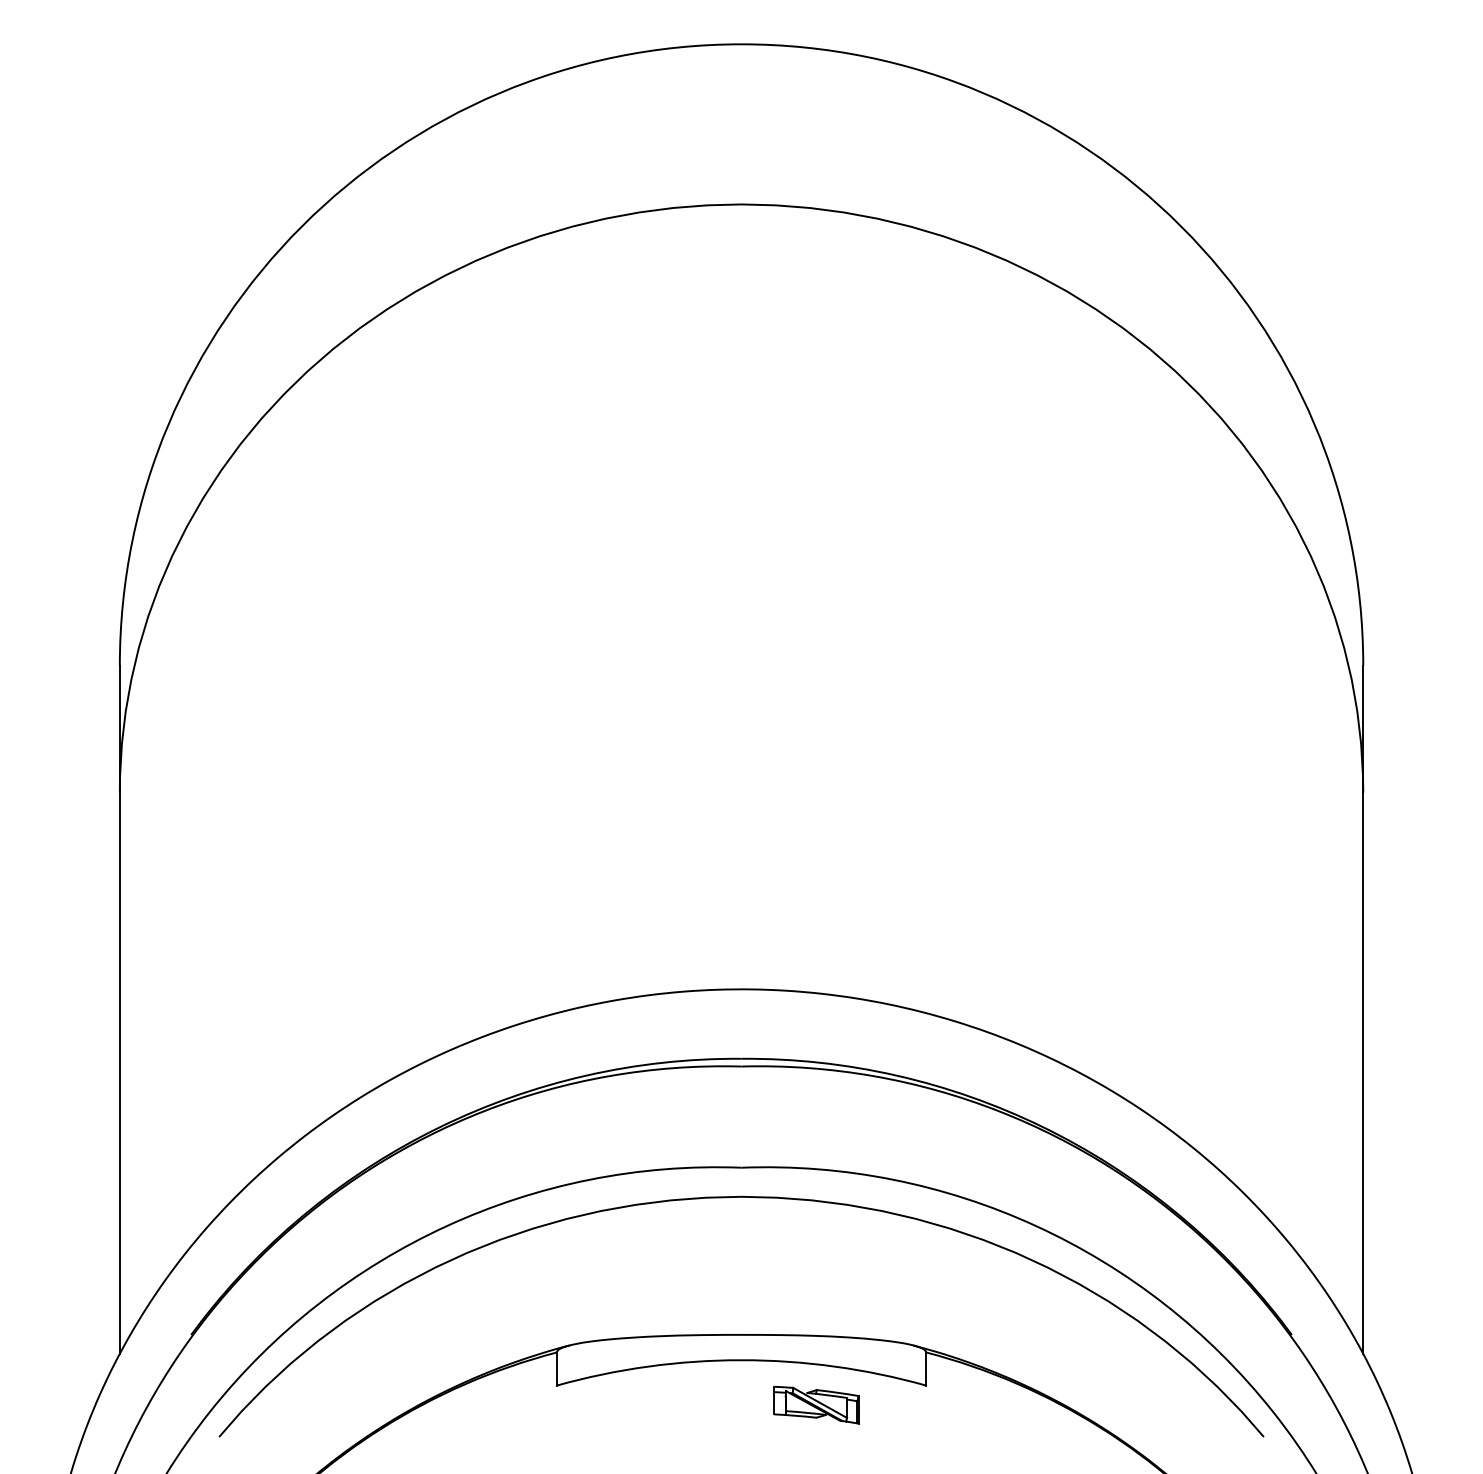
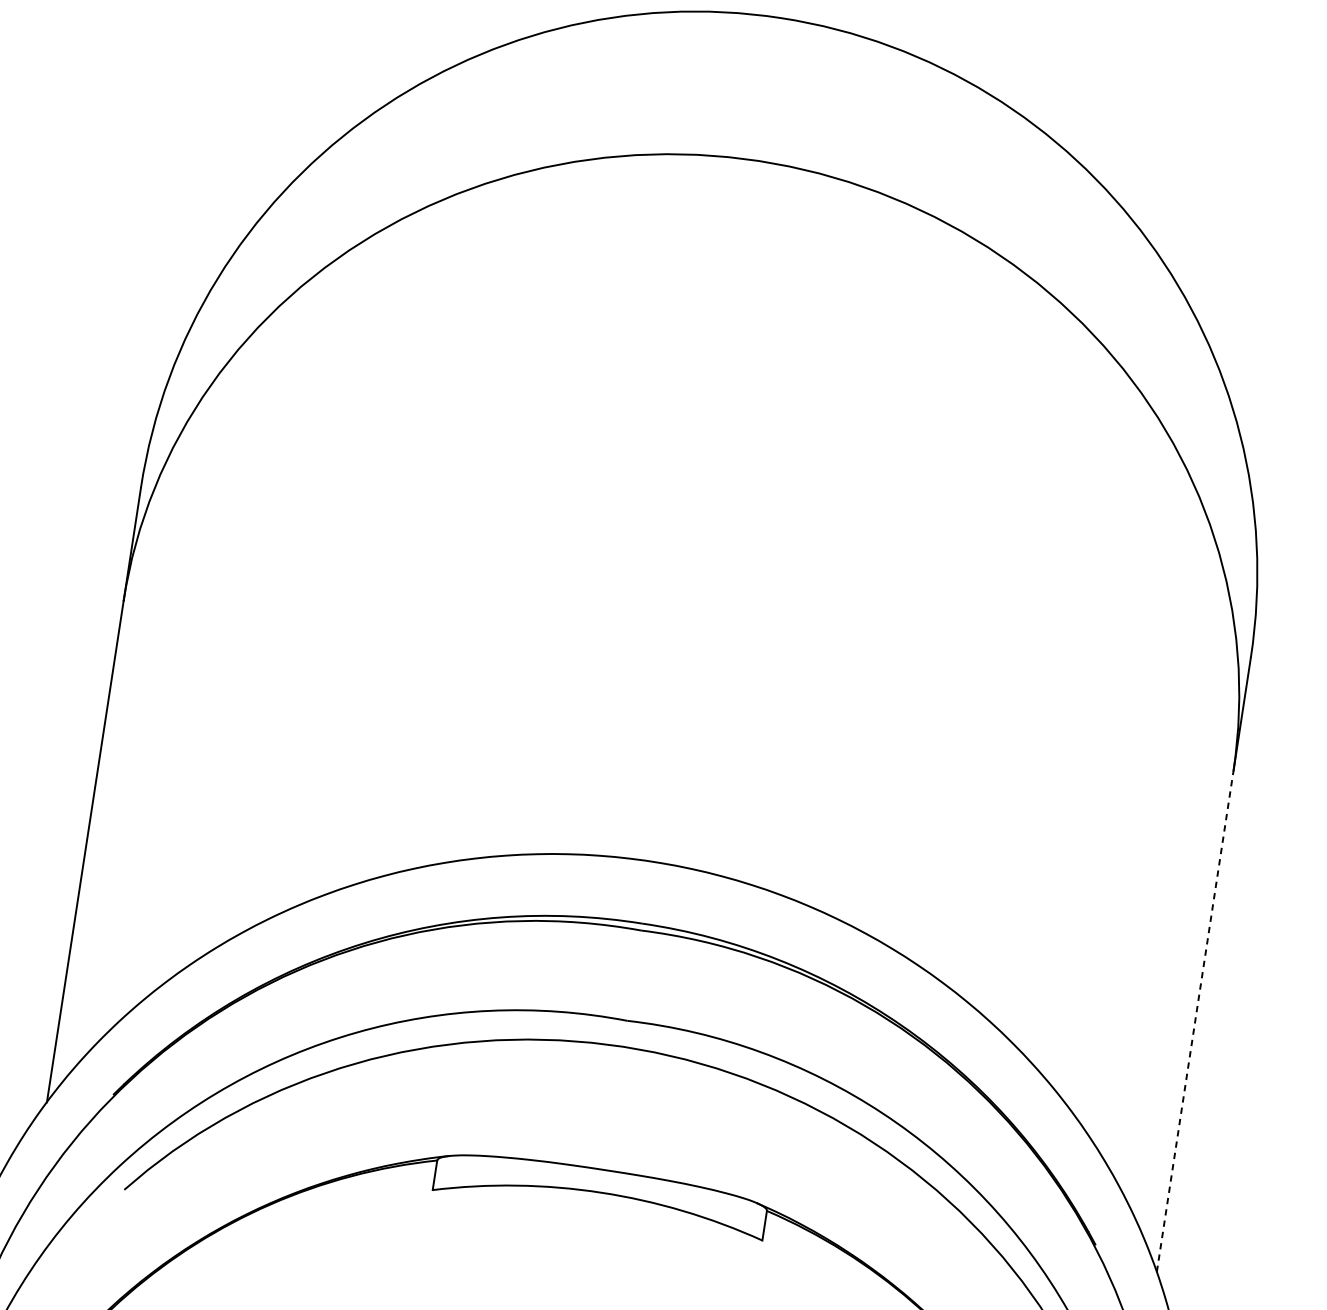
line: (1363, 1073) -> (1195, 1021), solid -> dashed
part: (816, 1404) -> (661, 1242), removed

